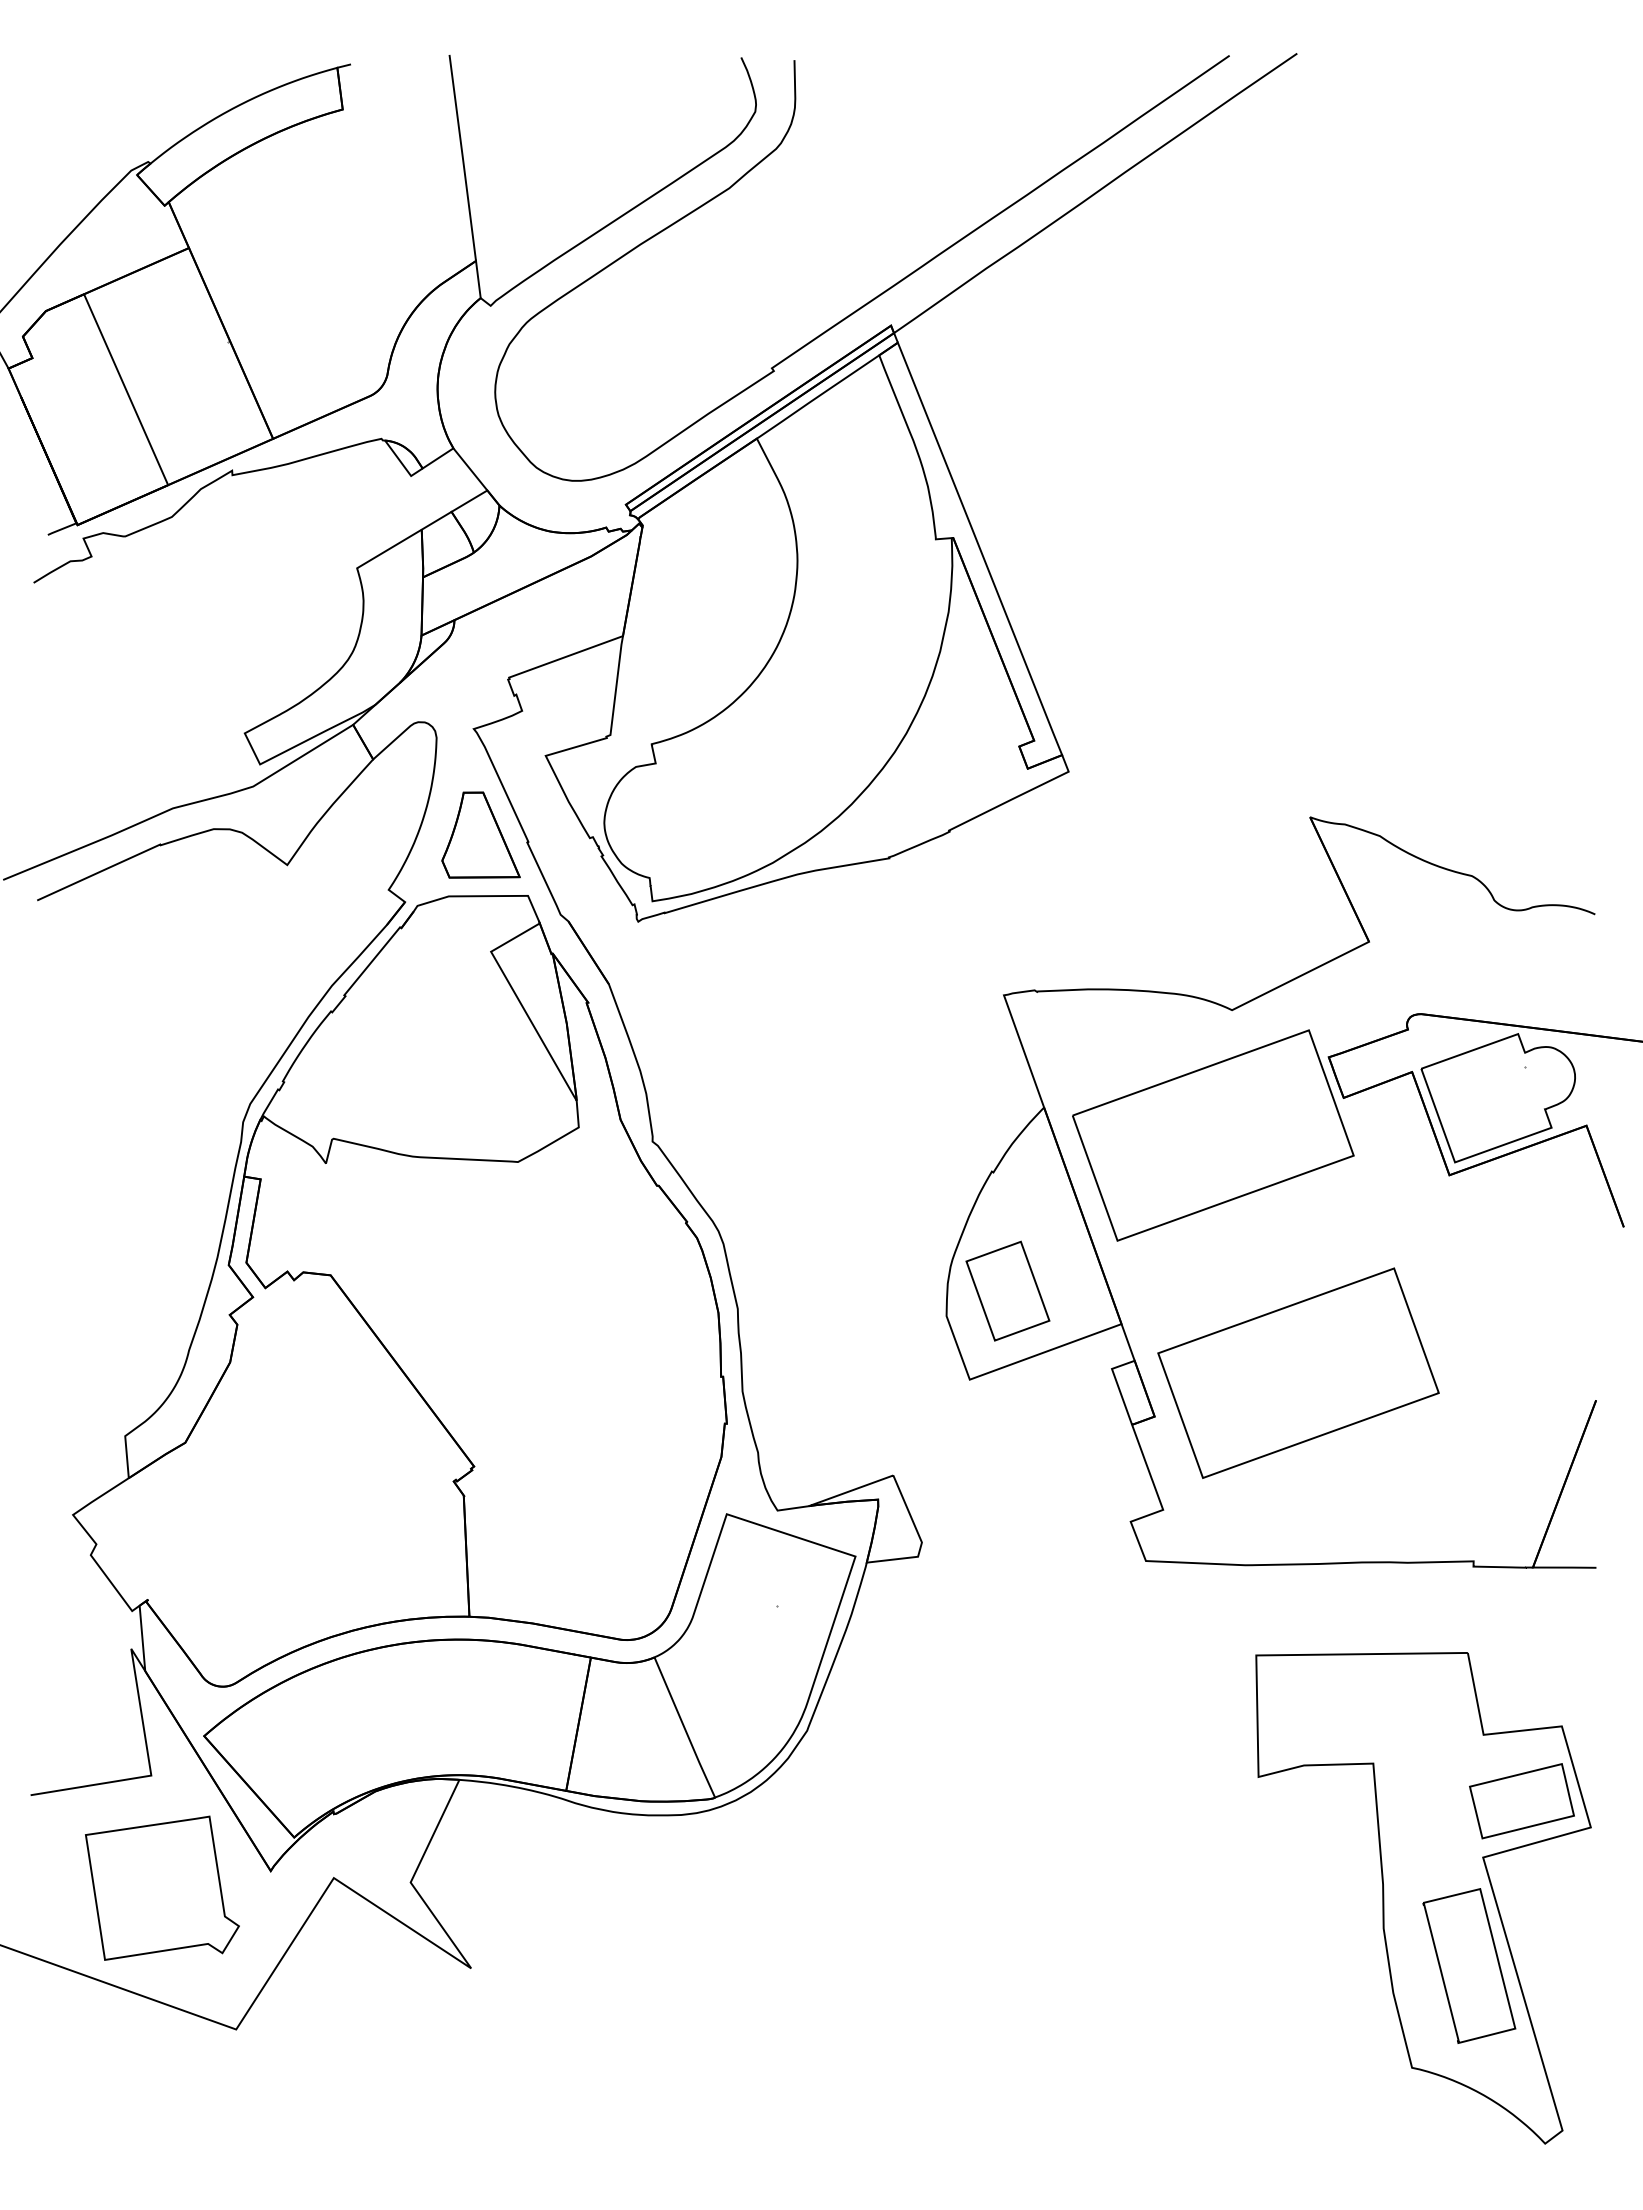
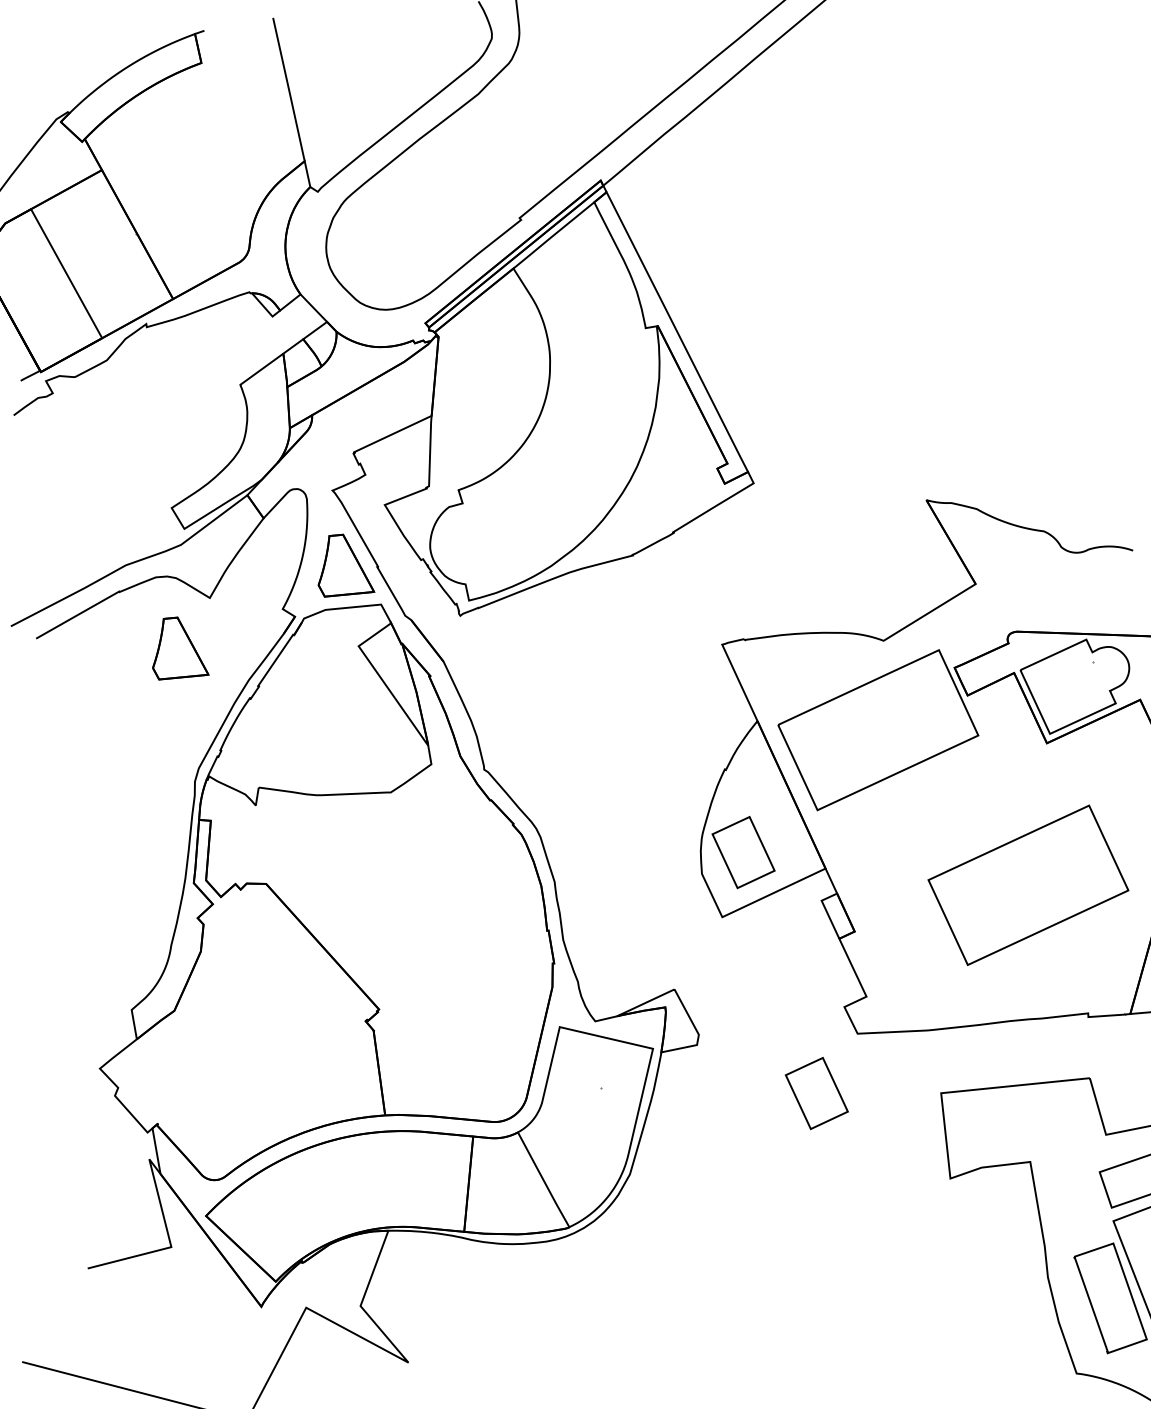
part: (236, 930) -> (178, 647), added
part: (1298, 1372) -> (1028, 884), moved
part: (1080, 1639) -> (816, 1093), added
part: (162, 1887) -> (186, 1325), removed

